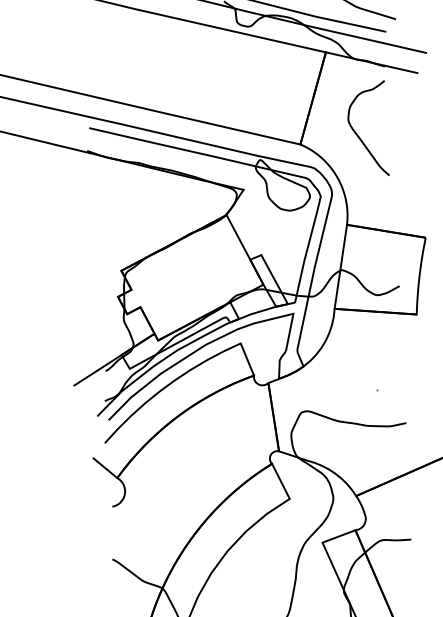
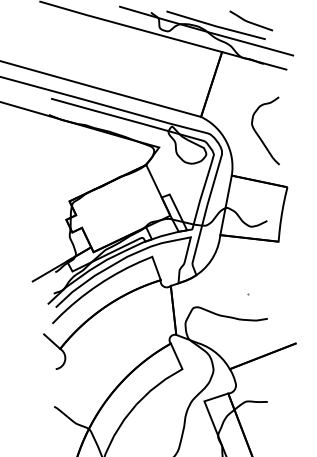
curve: (359, 135) -> (259, 135), moved

